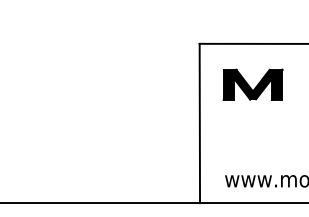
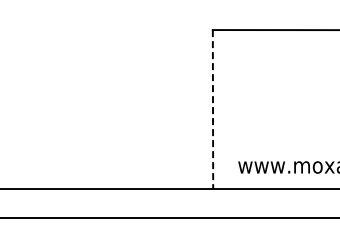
part: (252, 85) -> (265, 71), removed
line: (200, 123) -> (213, 109), solid -> dashed

